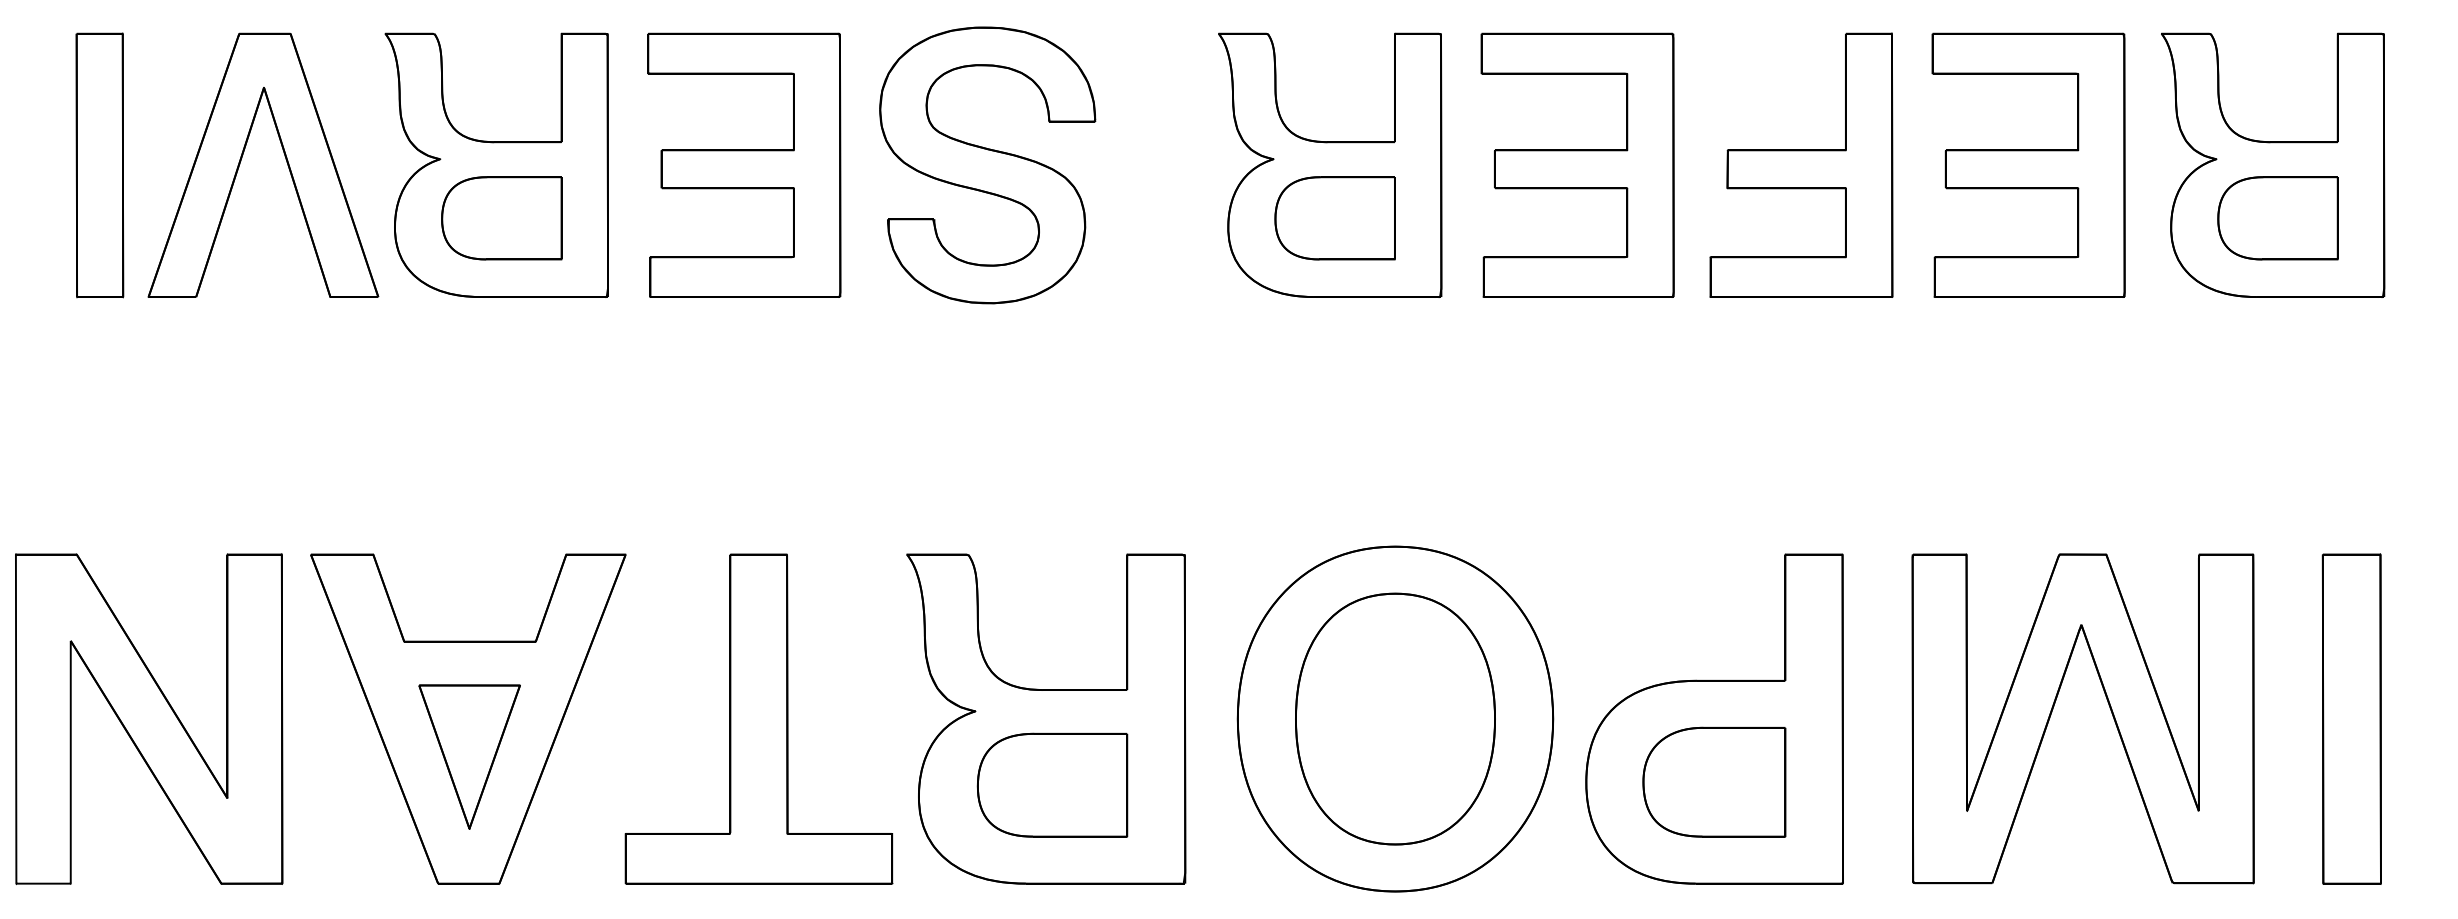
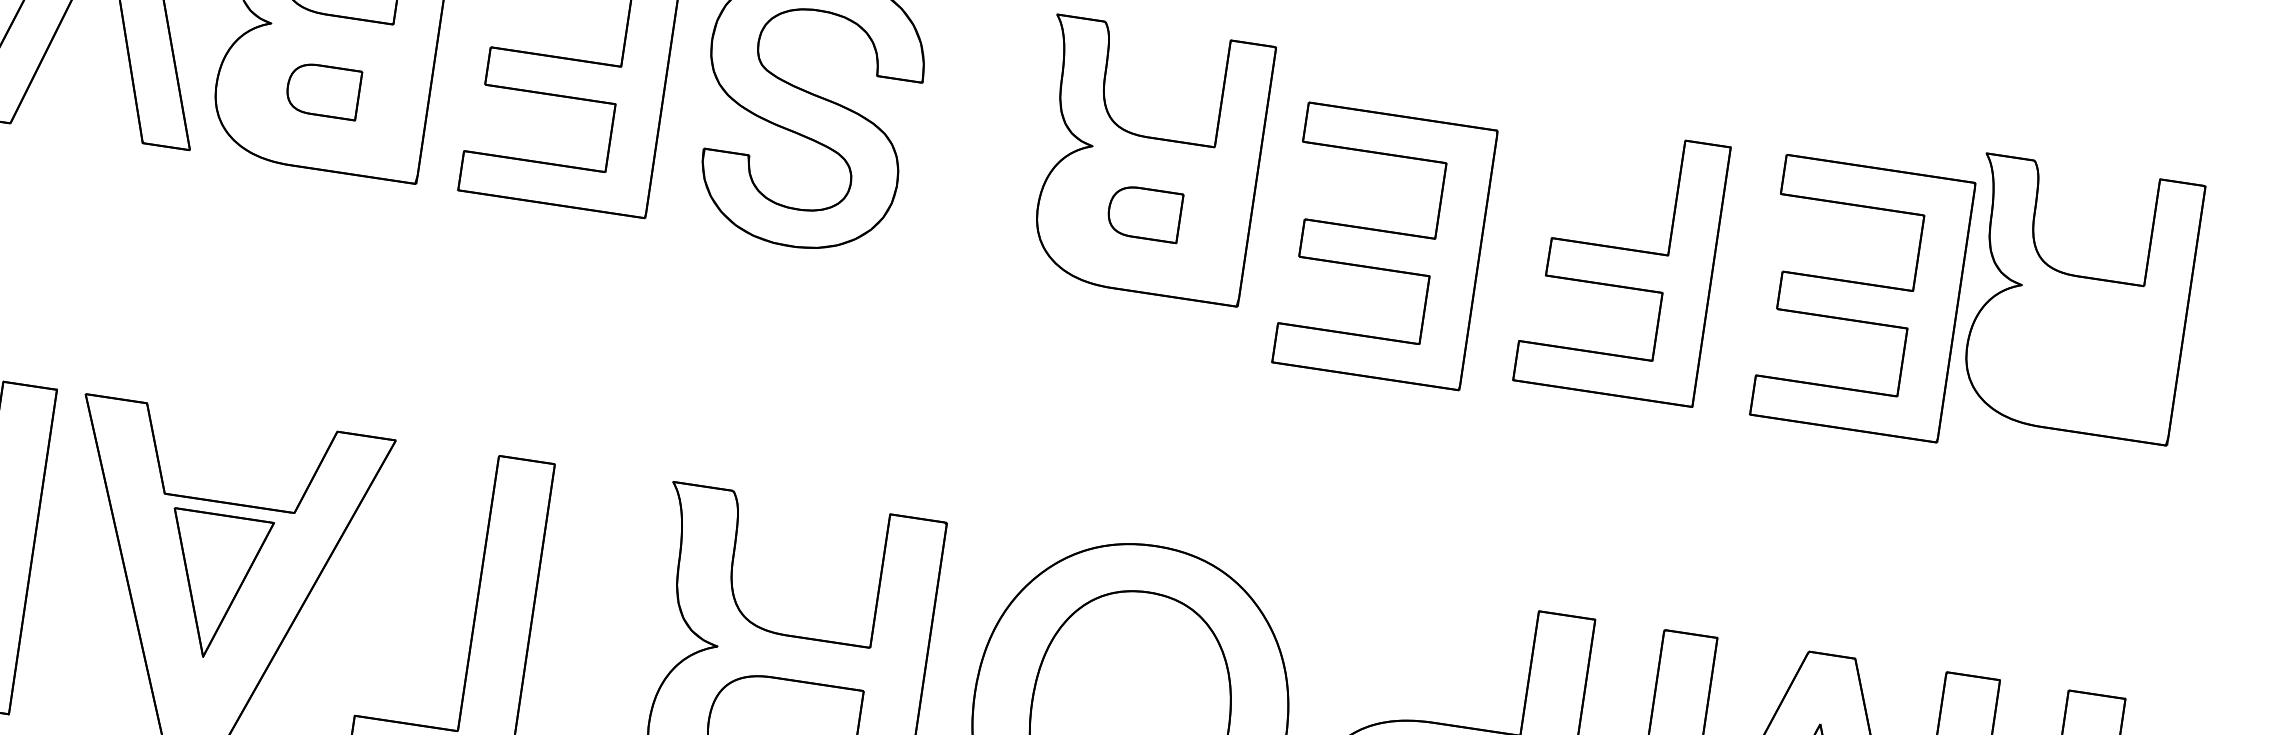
part: (1577, 164) -> (1384, 245), moved
part: (1801, 164) -> (1622, 262), moved
part: (2028, 164) -> (1862, 297), moved
part: (501, 218) -> (322, 90), size x0.6
part: (1334, 218) -> (1144, 213), size x0.6
part: (2277, 218) -> (2073, 352), removed
part: (469, 756) -> (213, 585), moved

